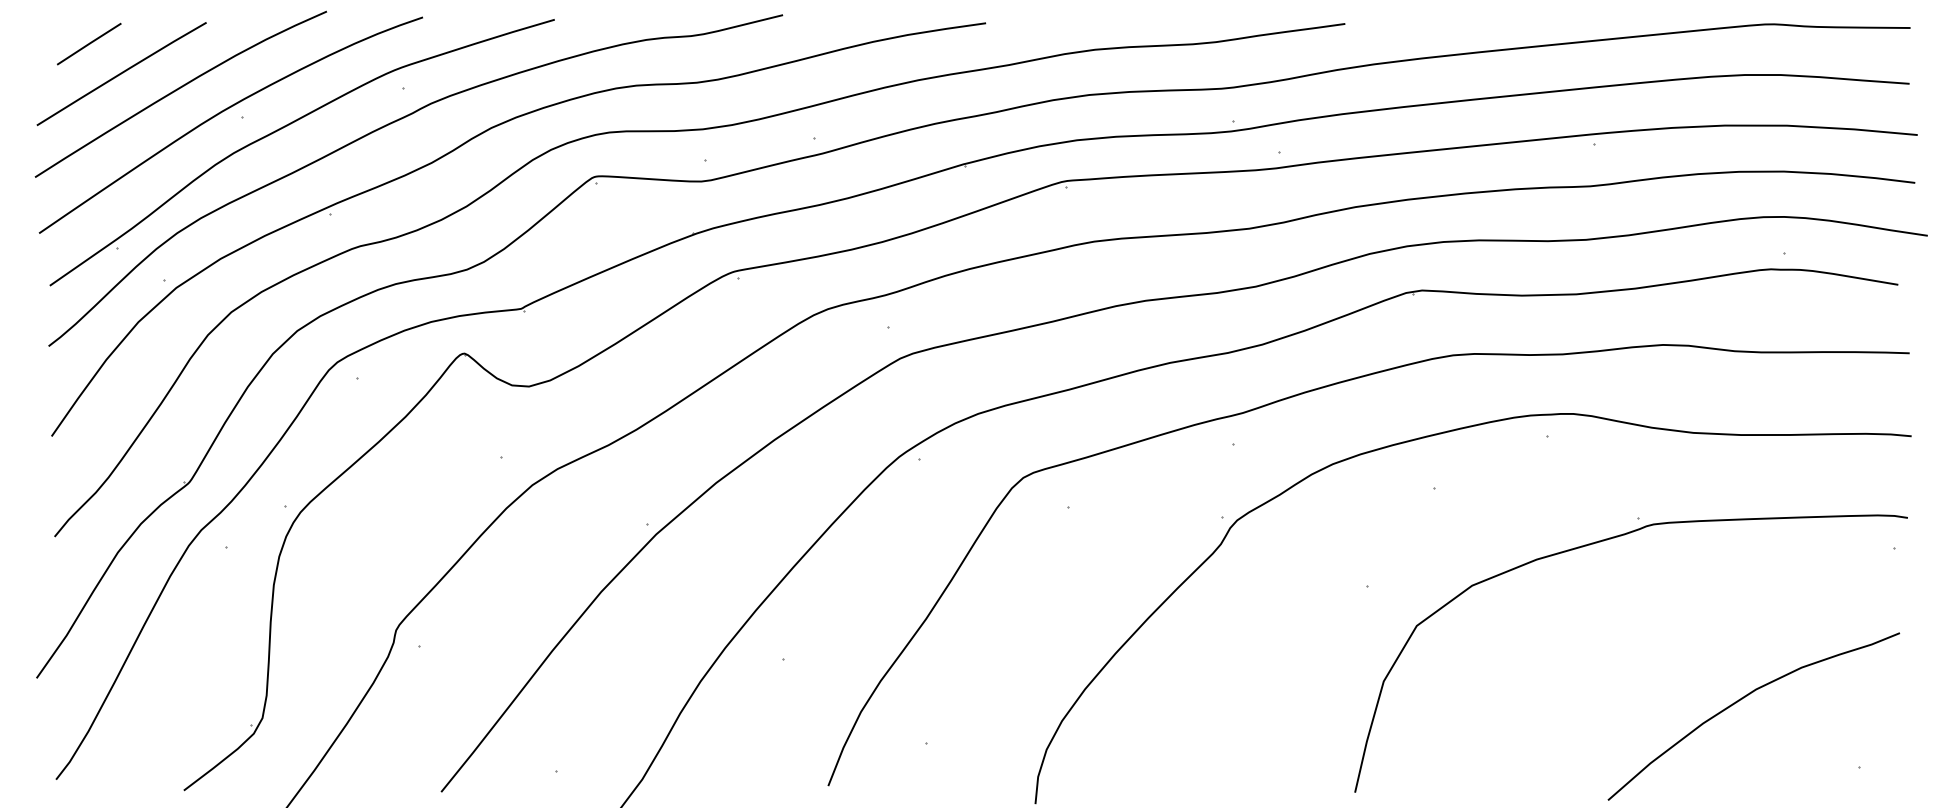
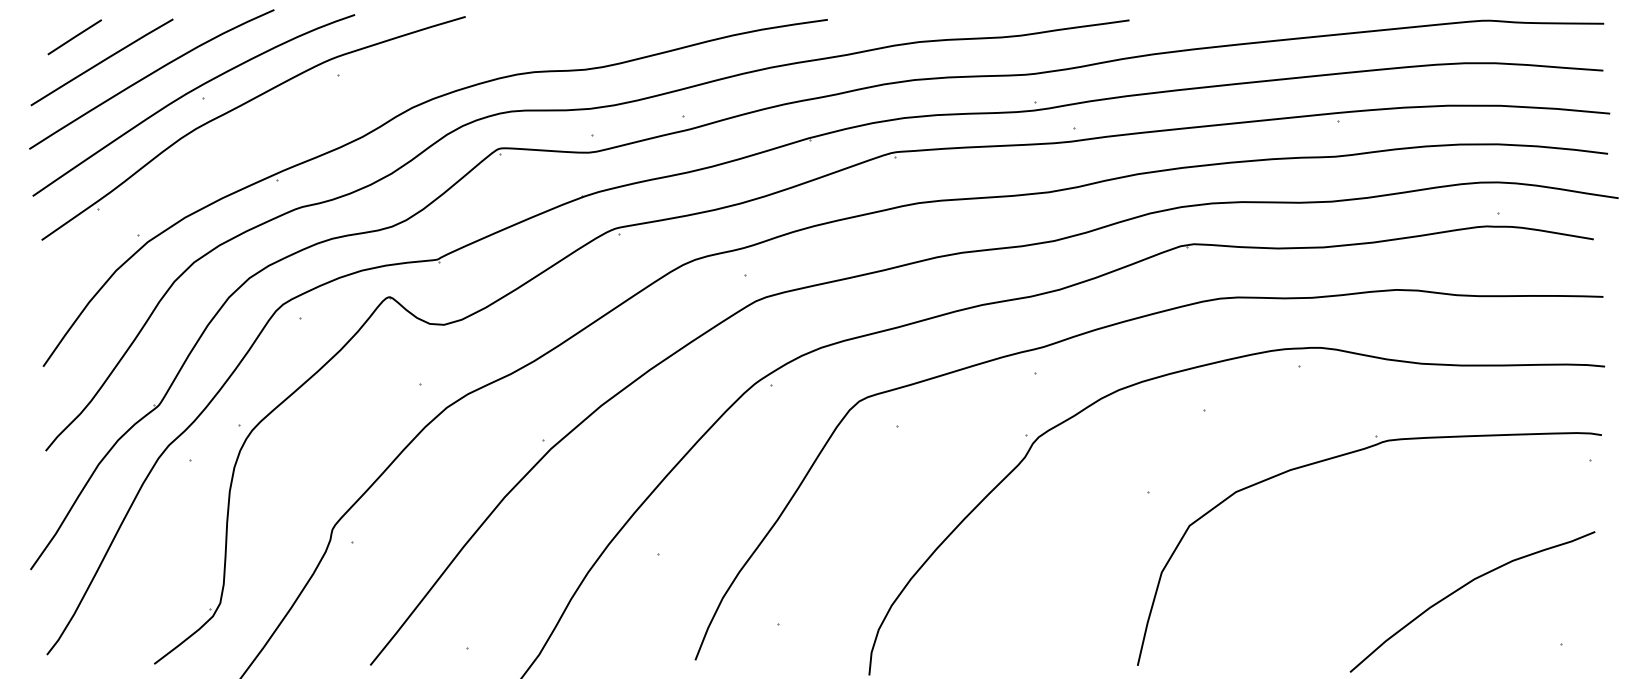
curve: (393, 123) -> (330, 103), removed

